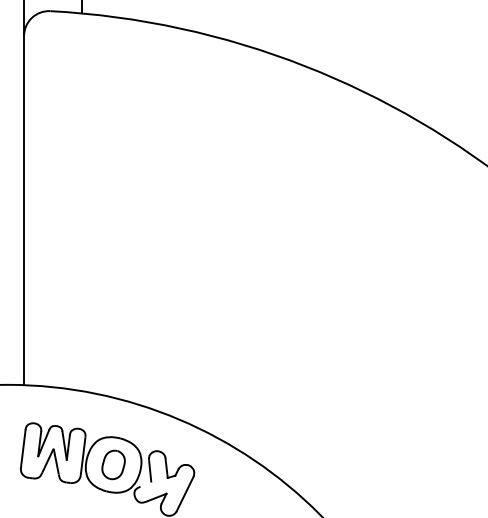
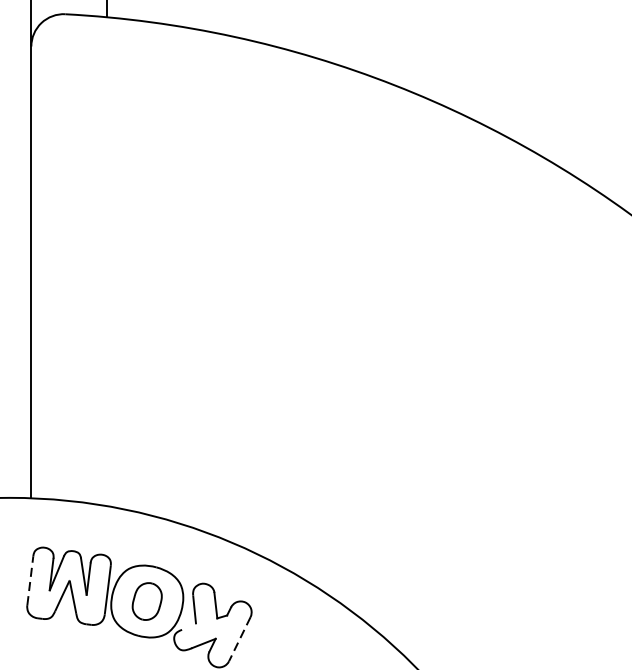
line: (23, 448) -> (30, 580), solid -> dashed
line: (185, 494) -> (240, 639), solid -> dashed

